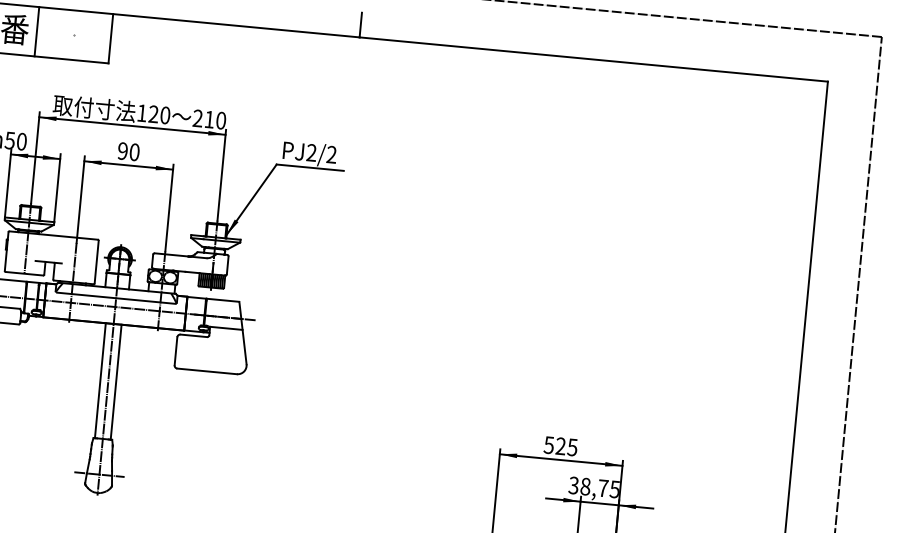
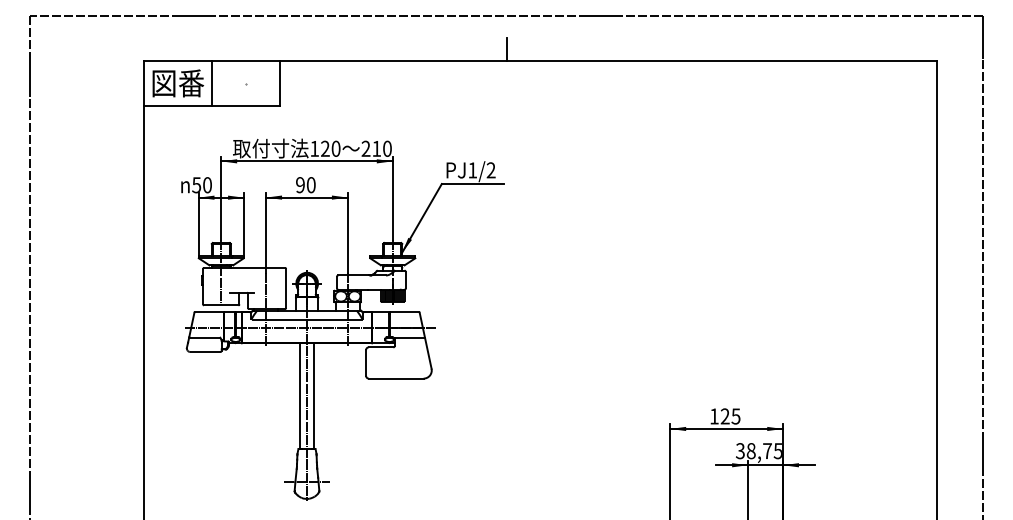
text: (311, 152) -> (472, 170), PJ2/2 -> PJ1/2
text: (548, 445) -> (713, 416), 525 -> 125

